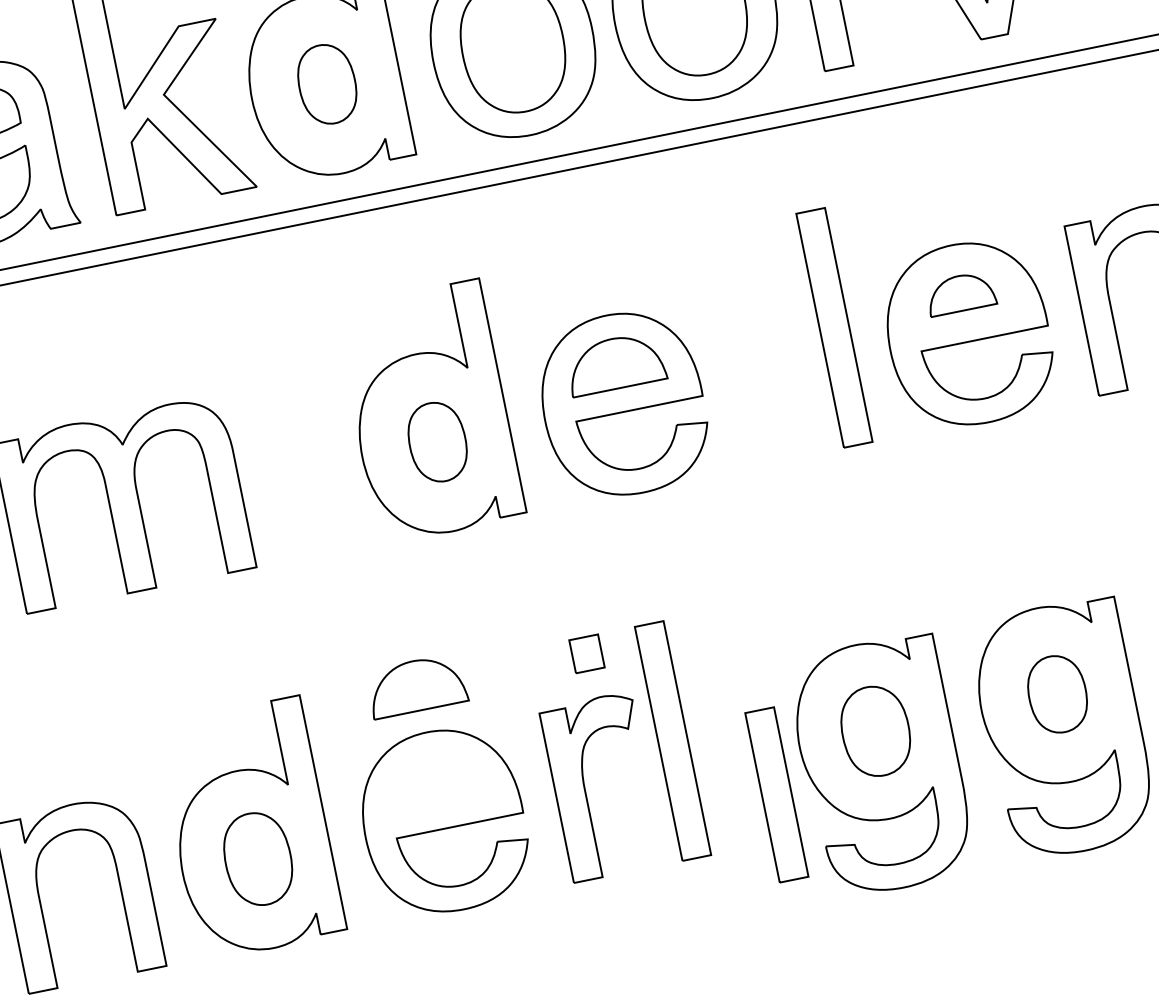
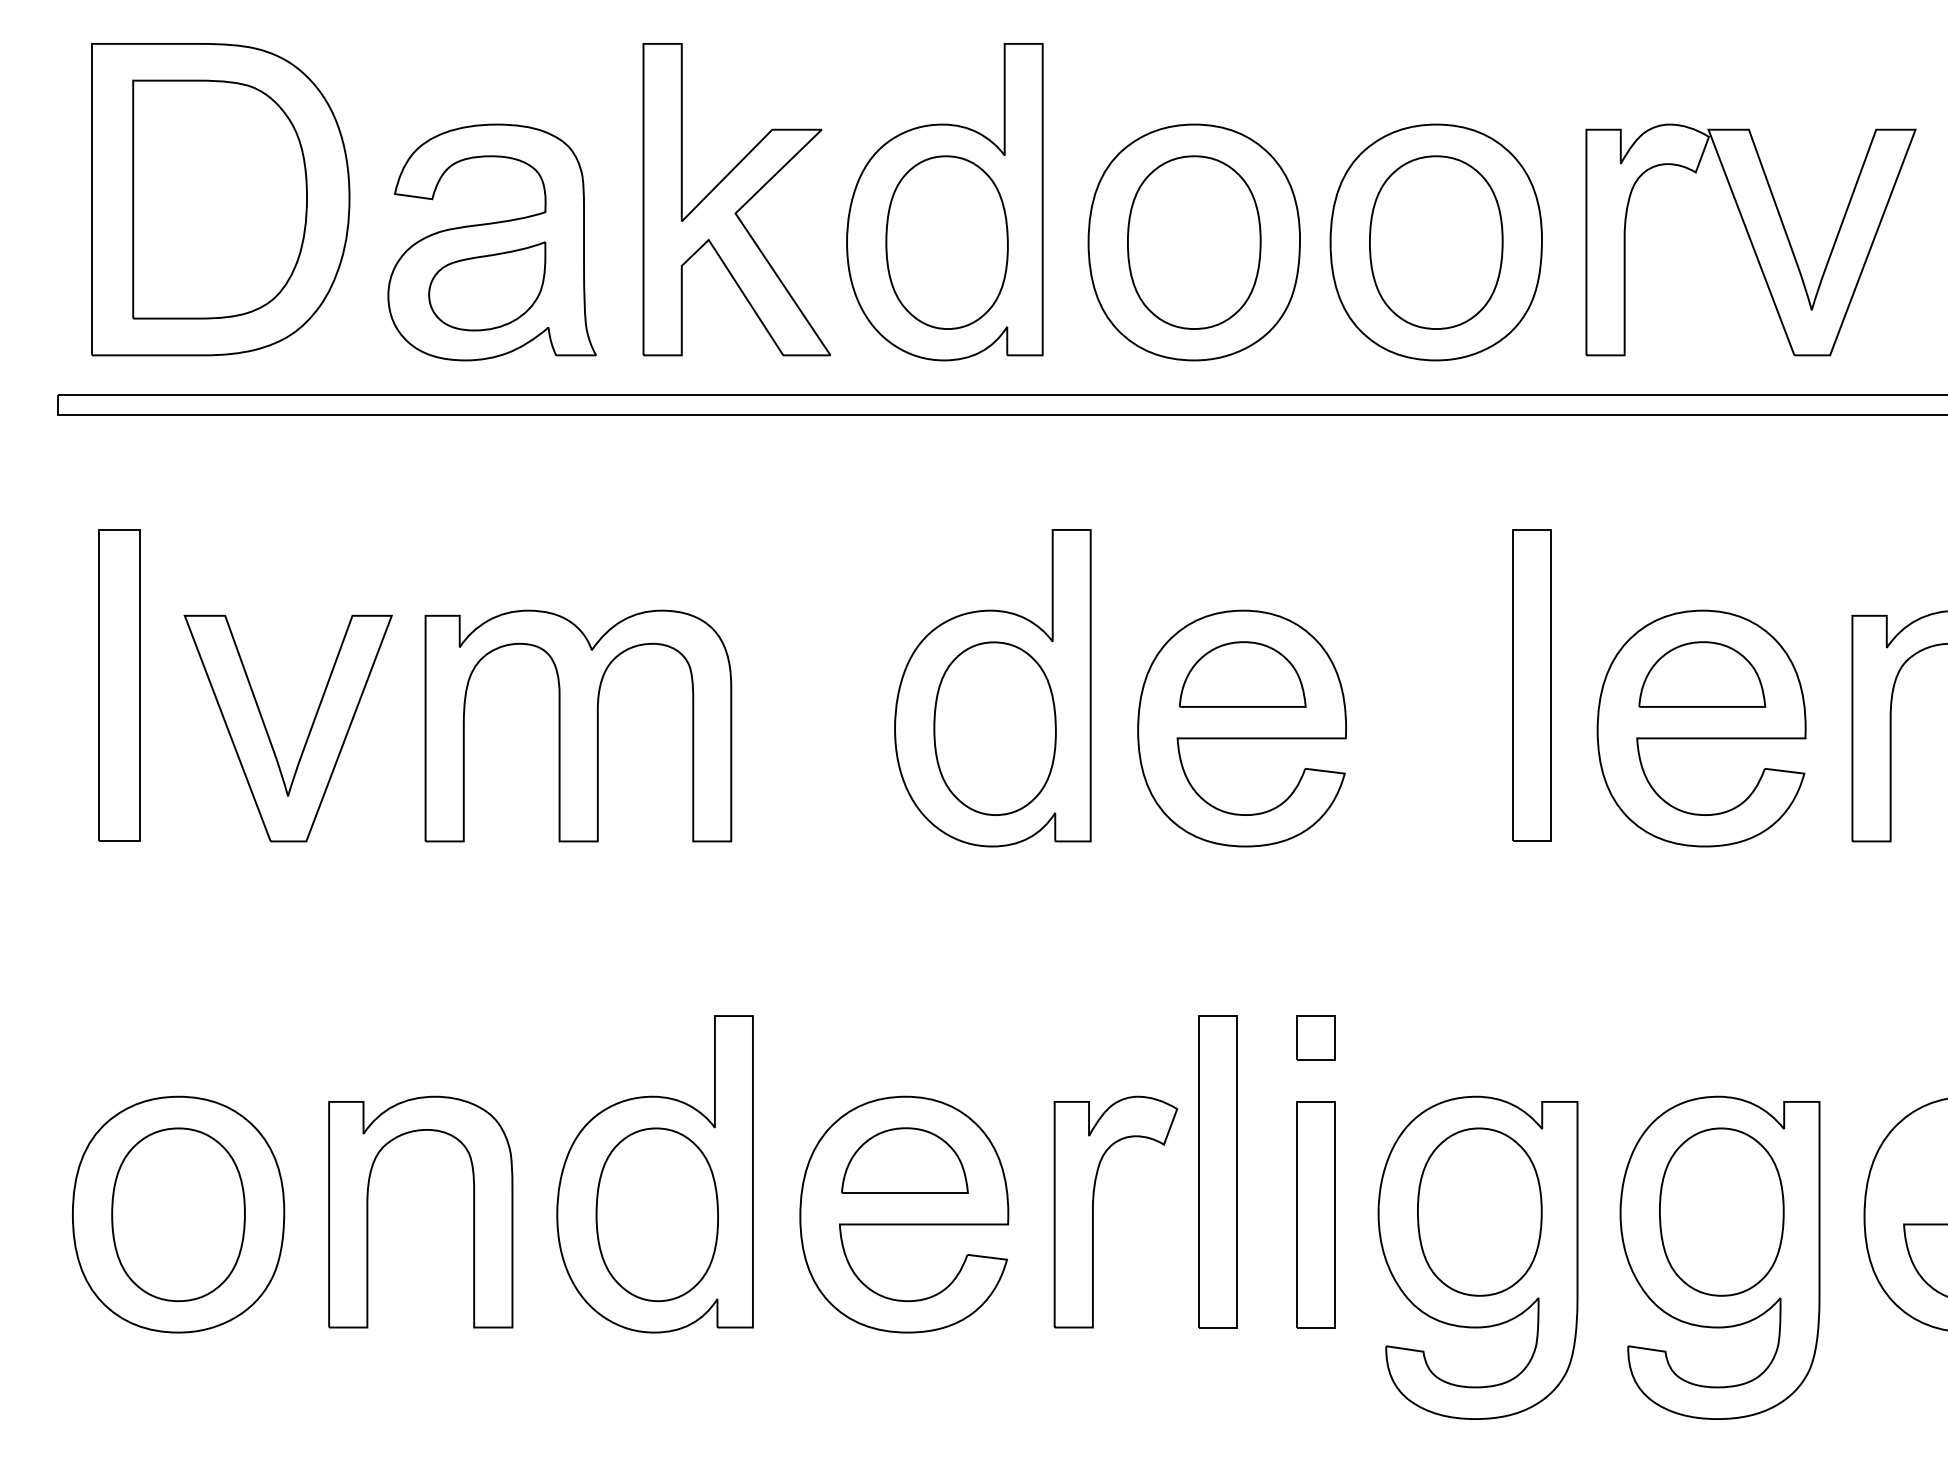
part: (326, 84) -> (946, 242), size x1.67
part: (960, 293) -> (1702, 674), size x1.43
part: (437, 442) -> (994, 728), size x1.67
part: (586, 653) -> (1315, 1037), moved
part: (416, 685) -> (904, 1160), moved
part: (1057, 693) -> (1721, 1211), size x1.67
part: (875, 730) -> (1479, 1211), size x1.43
part: (776, 794) -> (1315, 1214), moved
part: (257, 858) -> (656, 1214), size x1.43

